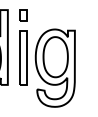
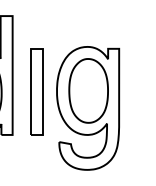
part: (23, 15) -> (37, 24), removed

